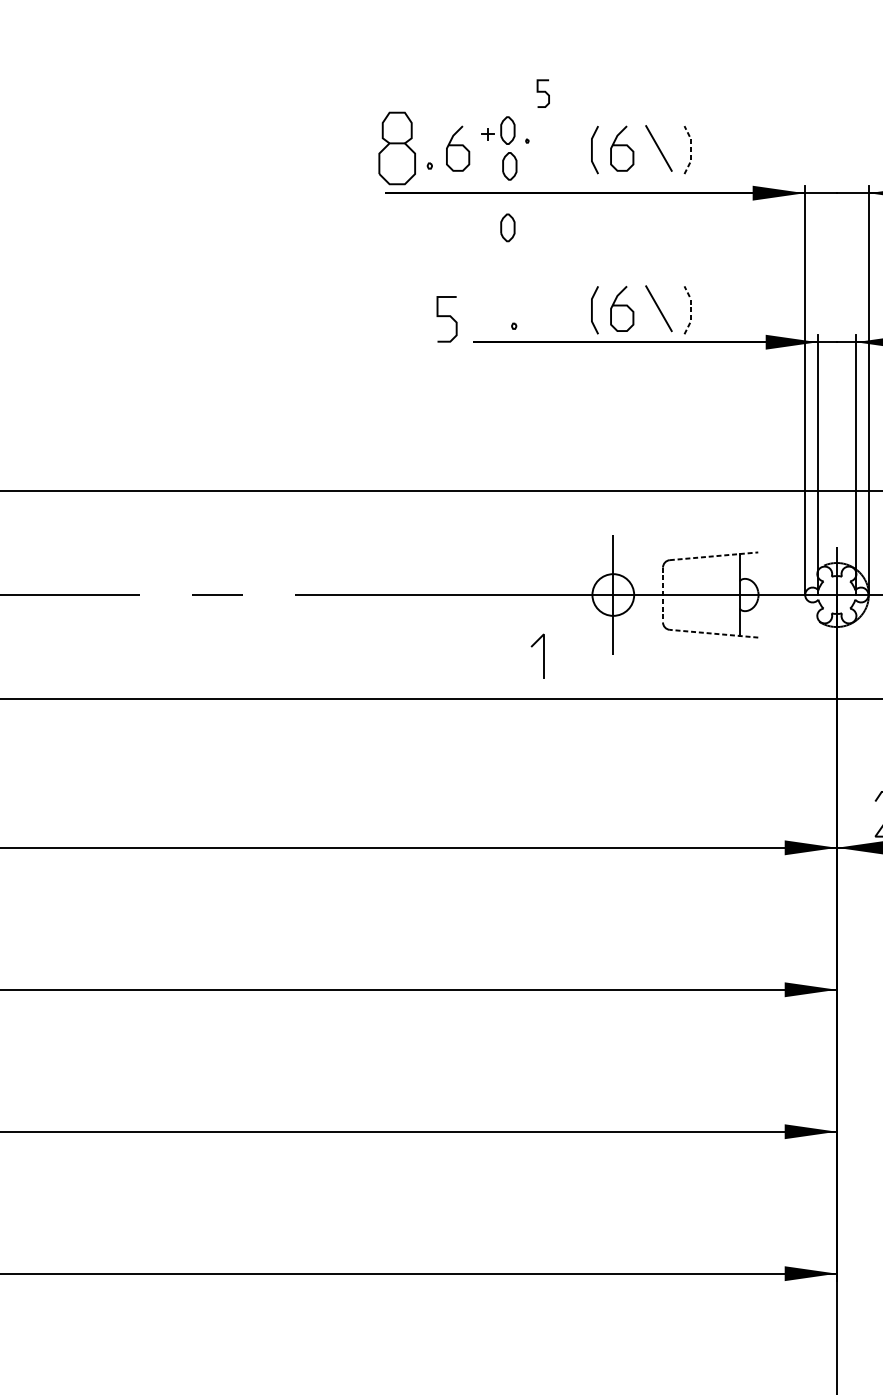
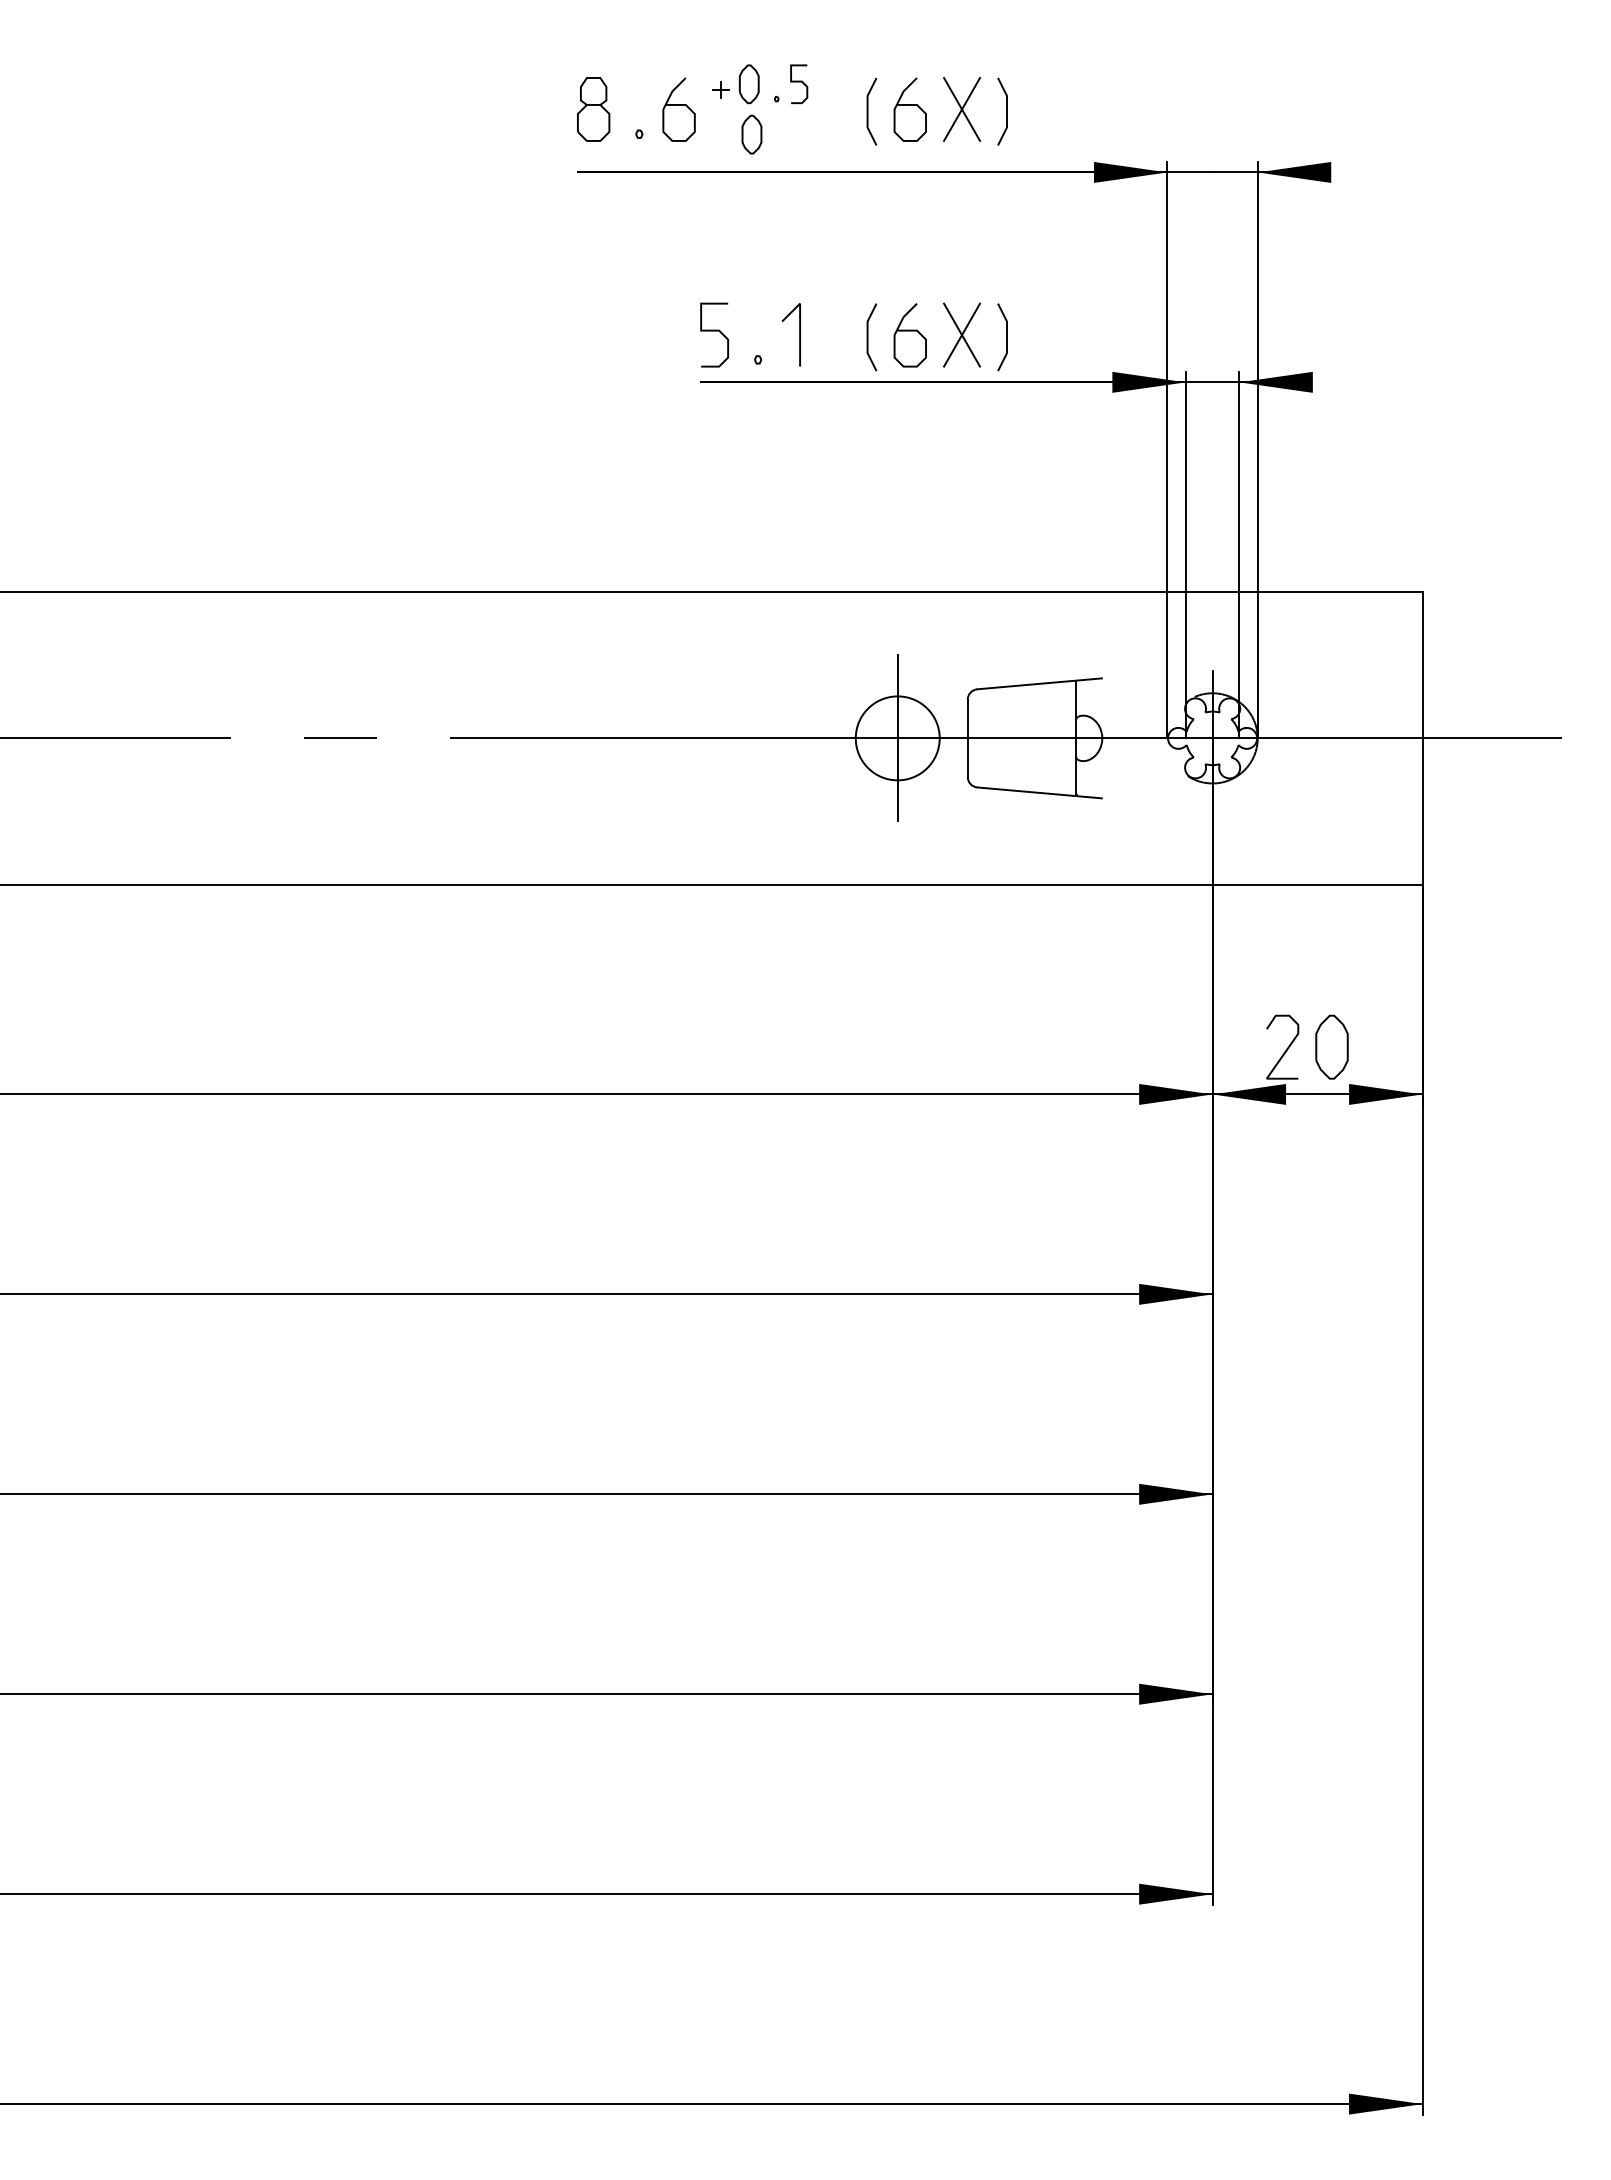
curve: (543, 92) -> (799, 82), moved
line: (659, 147) -> (962, 108), added
part: (397, 148) -> (593, 109), size x0.62
line: (691, 149) -> (1007, 111), dashed -> solid
part: (507, 228) -> (748, 221), removed
line: (659, 308) -> (962, 334), added
line: (691, 310) -> (1007, 337), dashed -> solid
curve: (447, 316) -> (714, 331), moved
line: (713, 556) -> (1039, 683), dashed -> solid
circle: (613, 595) -> (897, 738), size x1.43
line: (662, 595) -> (967, 738), dashed -> solid
line: (713, 633) -> (1039, 792), dashed -> solid
line: (543, 656) -> (799, 334), moved

